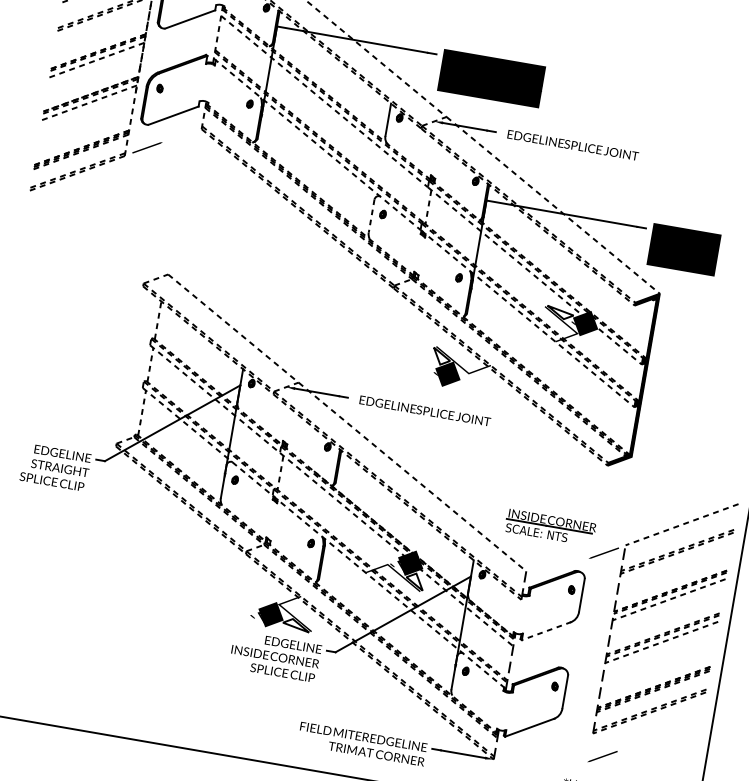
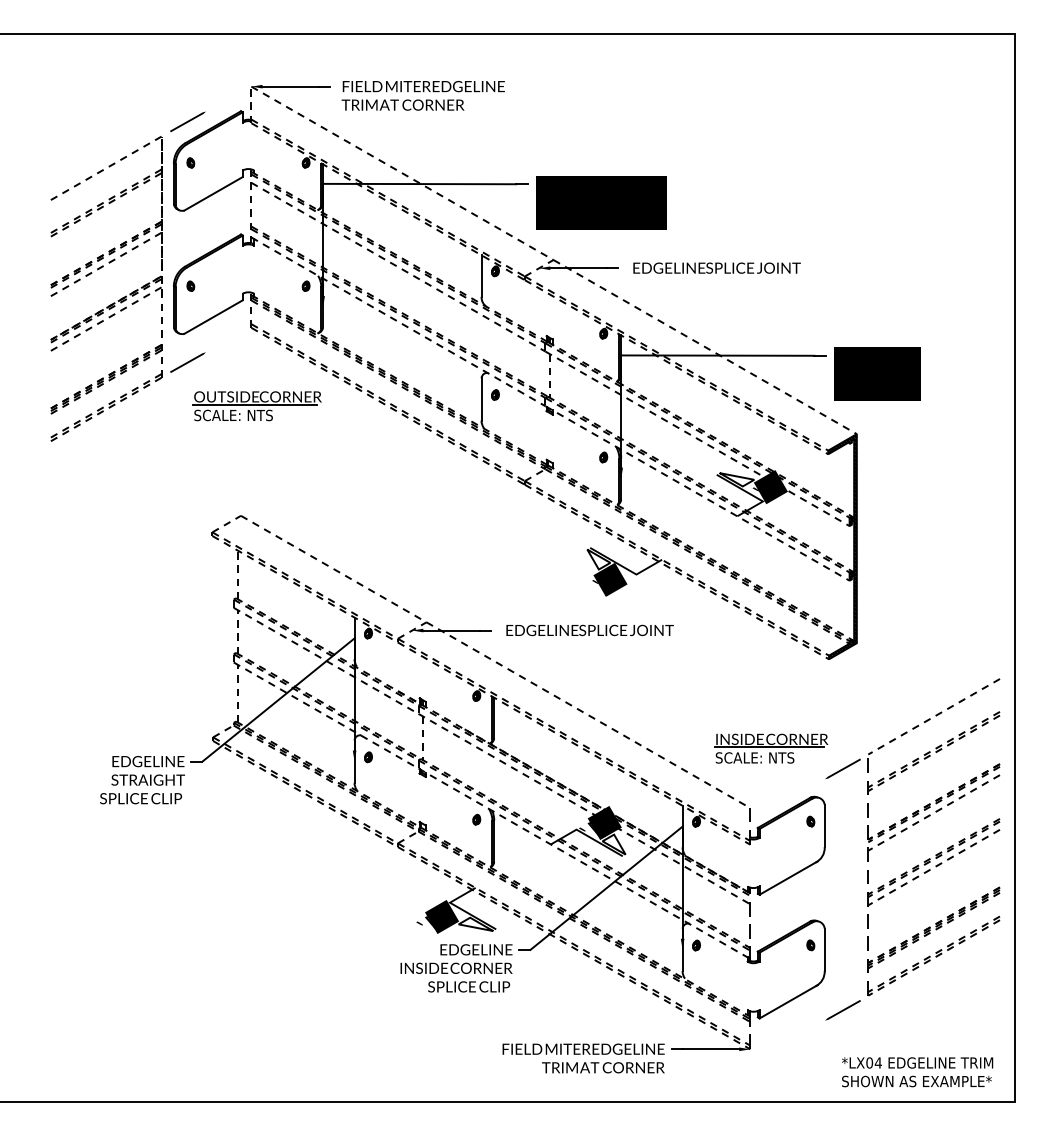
part: (195, 191) -> (256, 406), added
line: (371, 216) -> (481, 399), dashed -> solid
line: (546, 631) -> (788, 878), dashed -> solid
line: (602, 756) -> (842, 1010), moved

